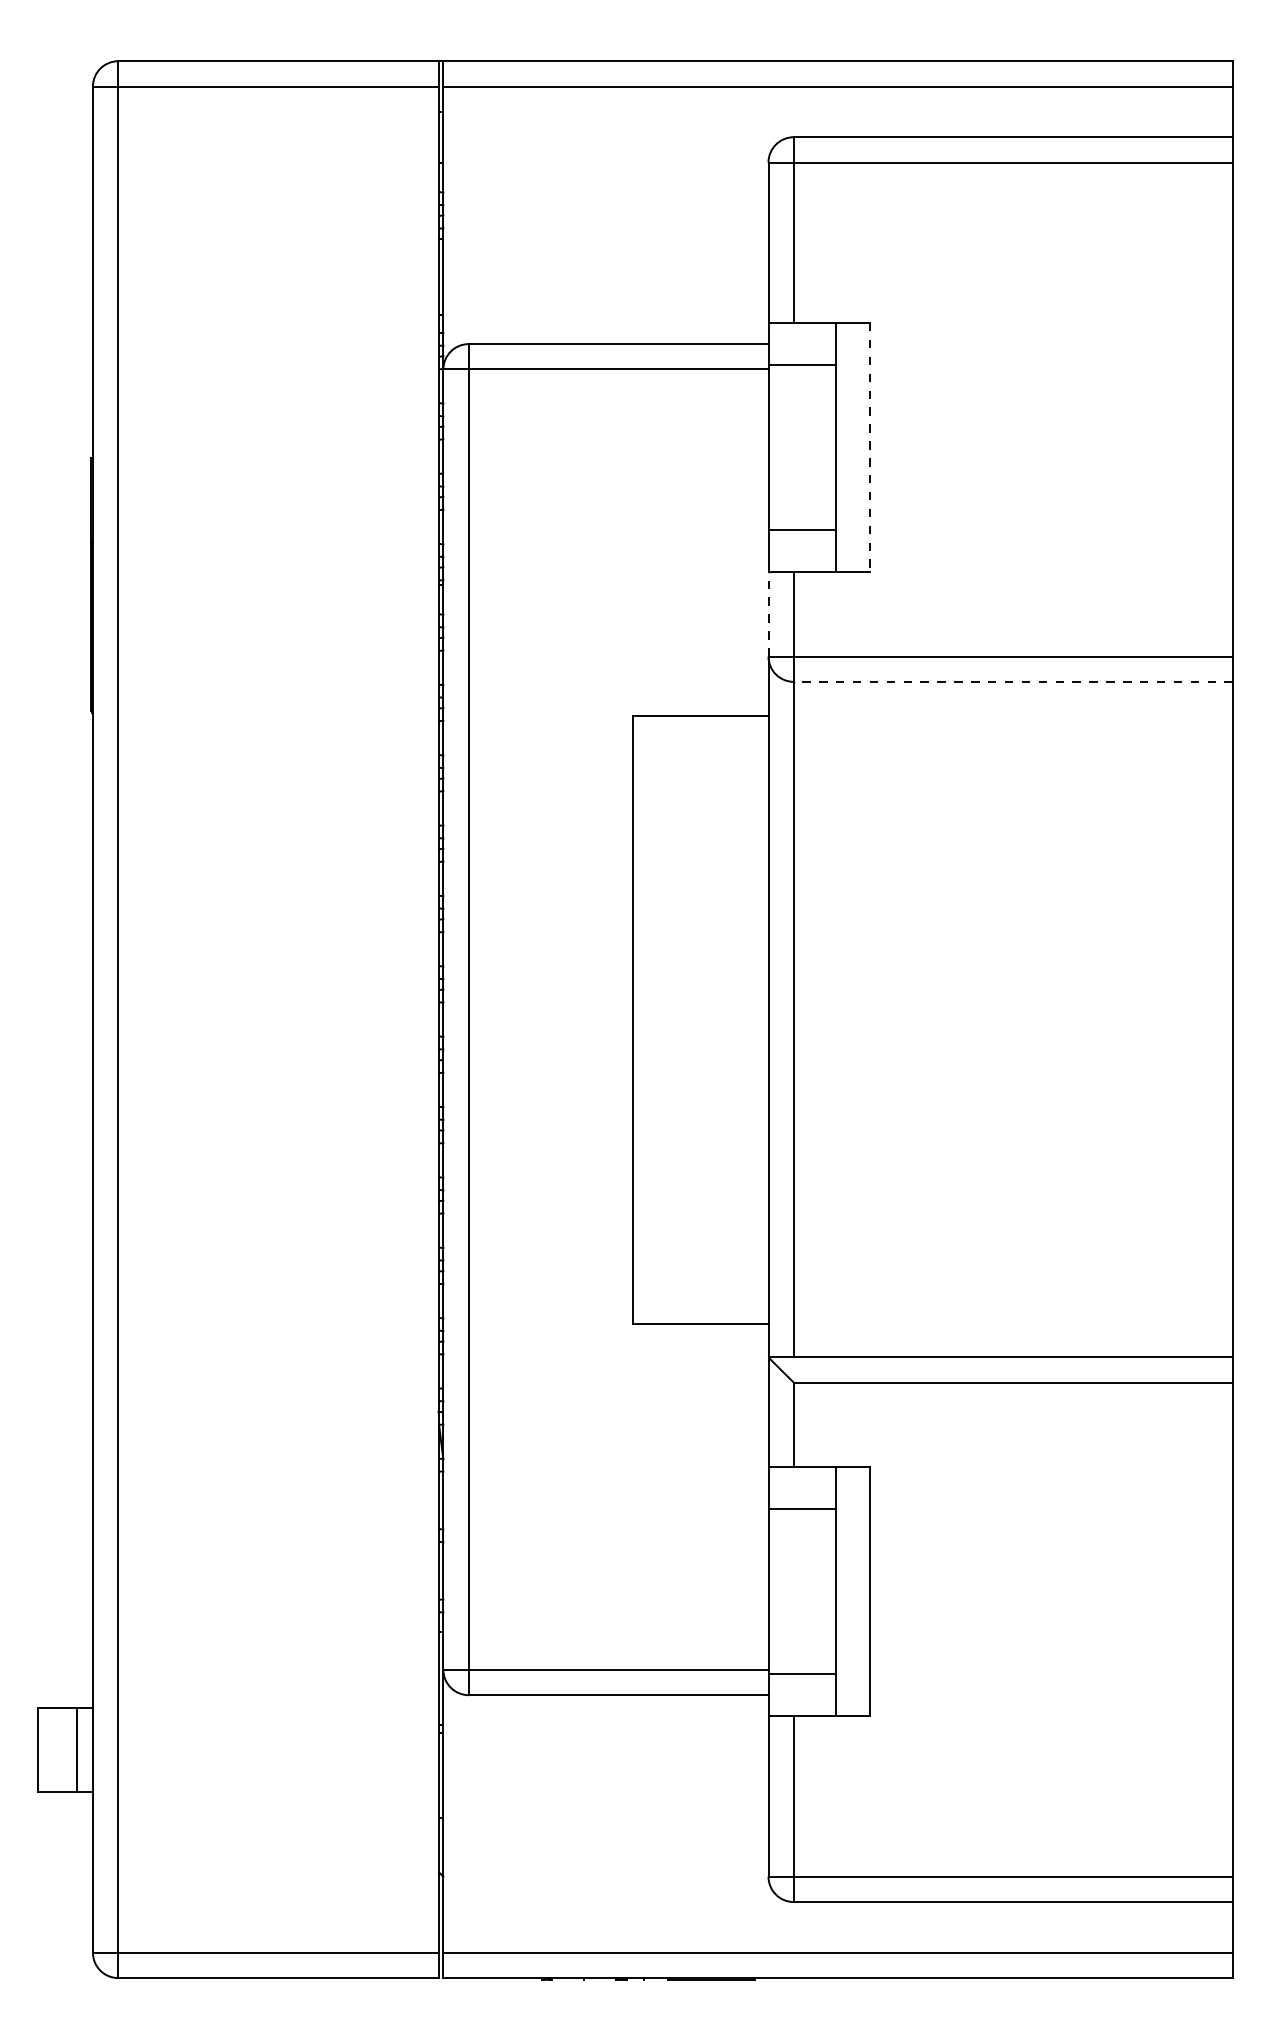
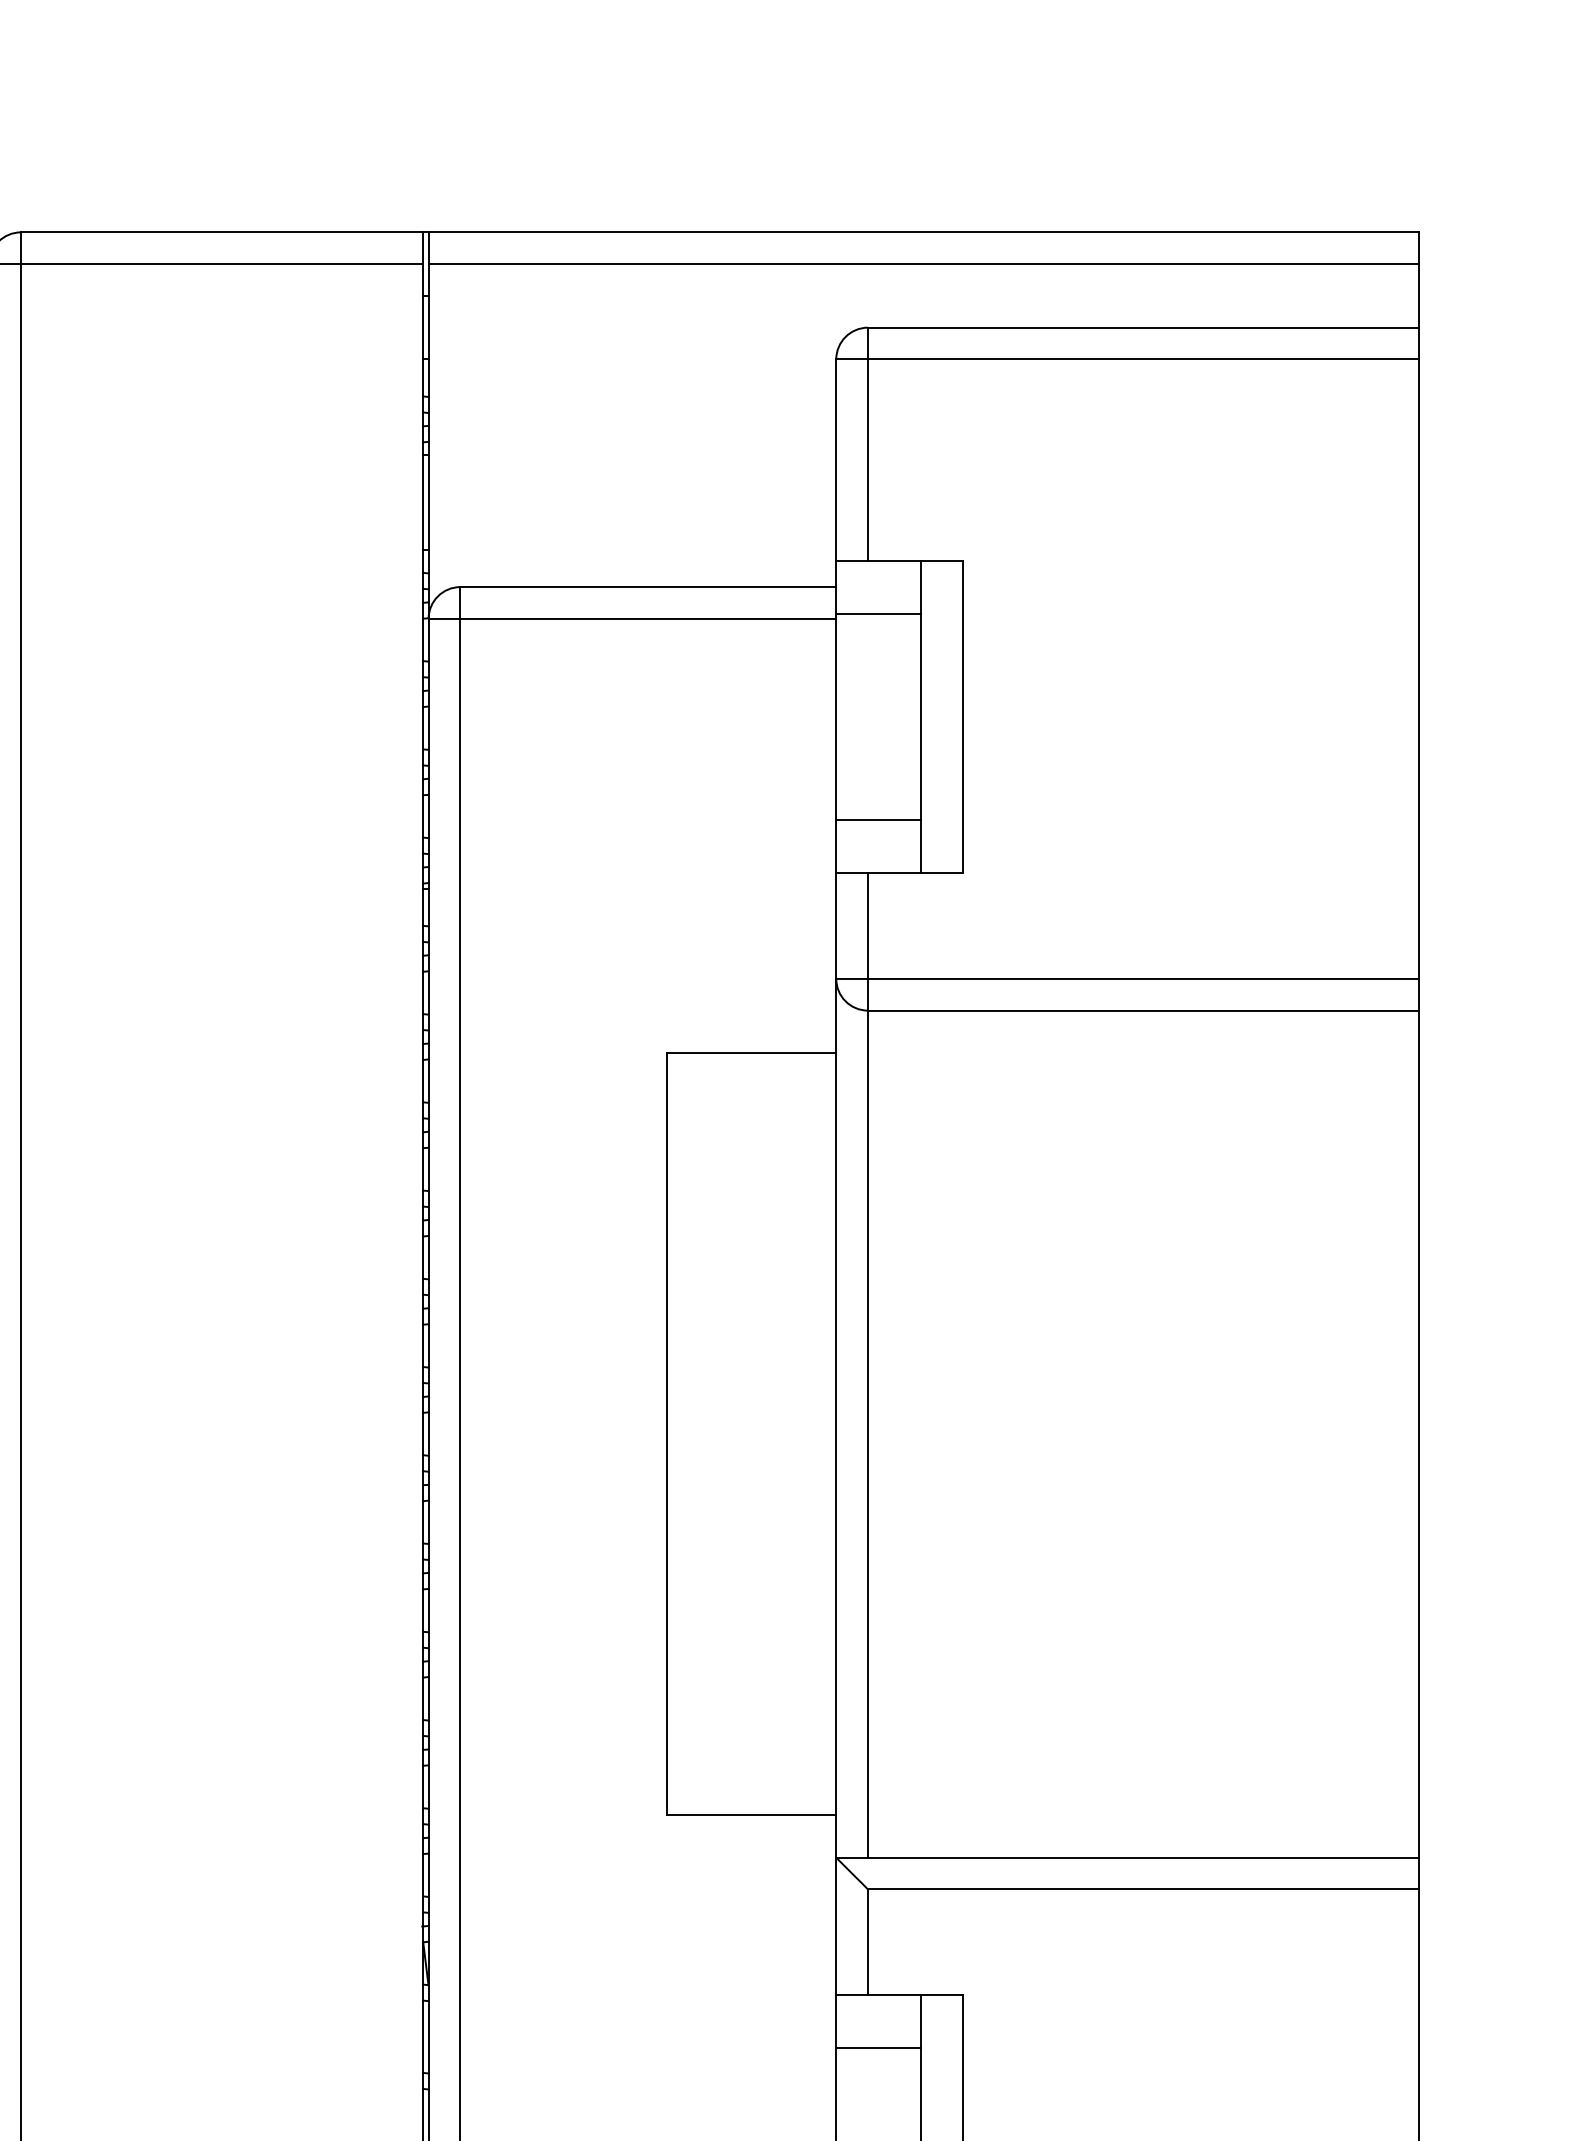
line: (869, 447) -> (962, 716), dashed -> solid
line: (768, 613) -> (836, 924), dashed -> solid
line: (1013, 681) -> (1143, 1010), dashed -> solid

